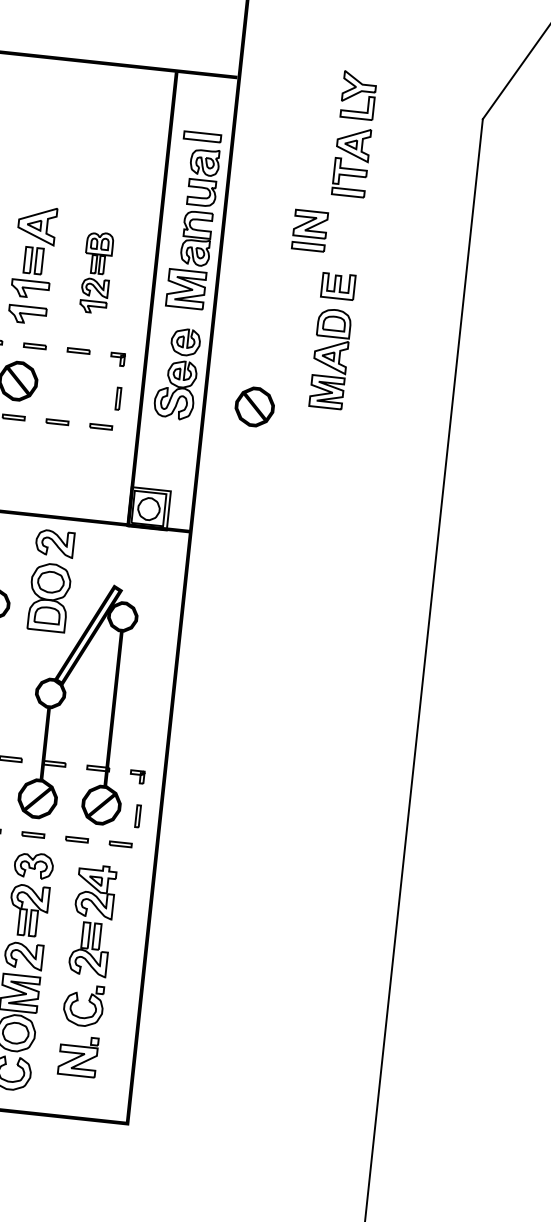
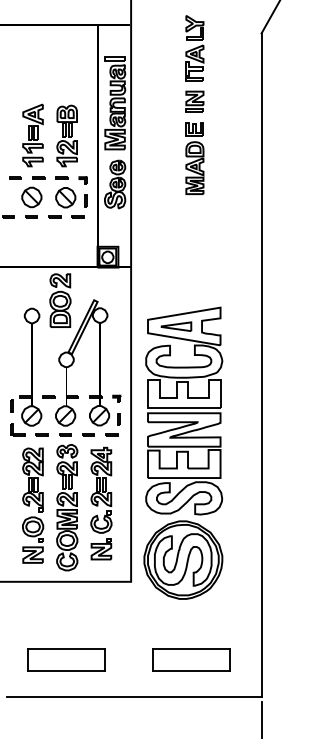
part: (309, 229) -> (194, 101), moved
part: (95, 271) -> (66, 135), size x1.43
part: (254, 406) -> (65, 197), moved
part: (251, 891) -> (183, 452), added

